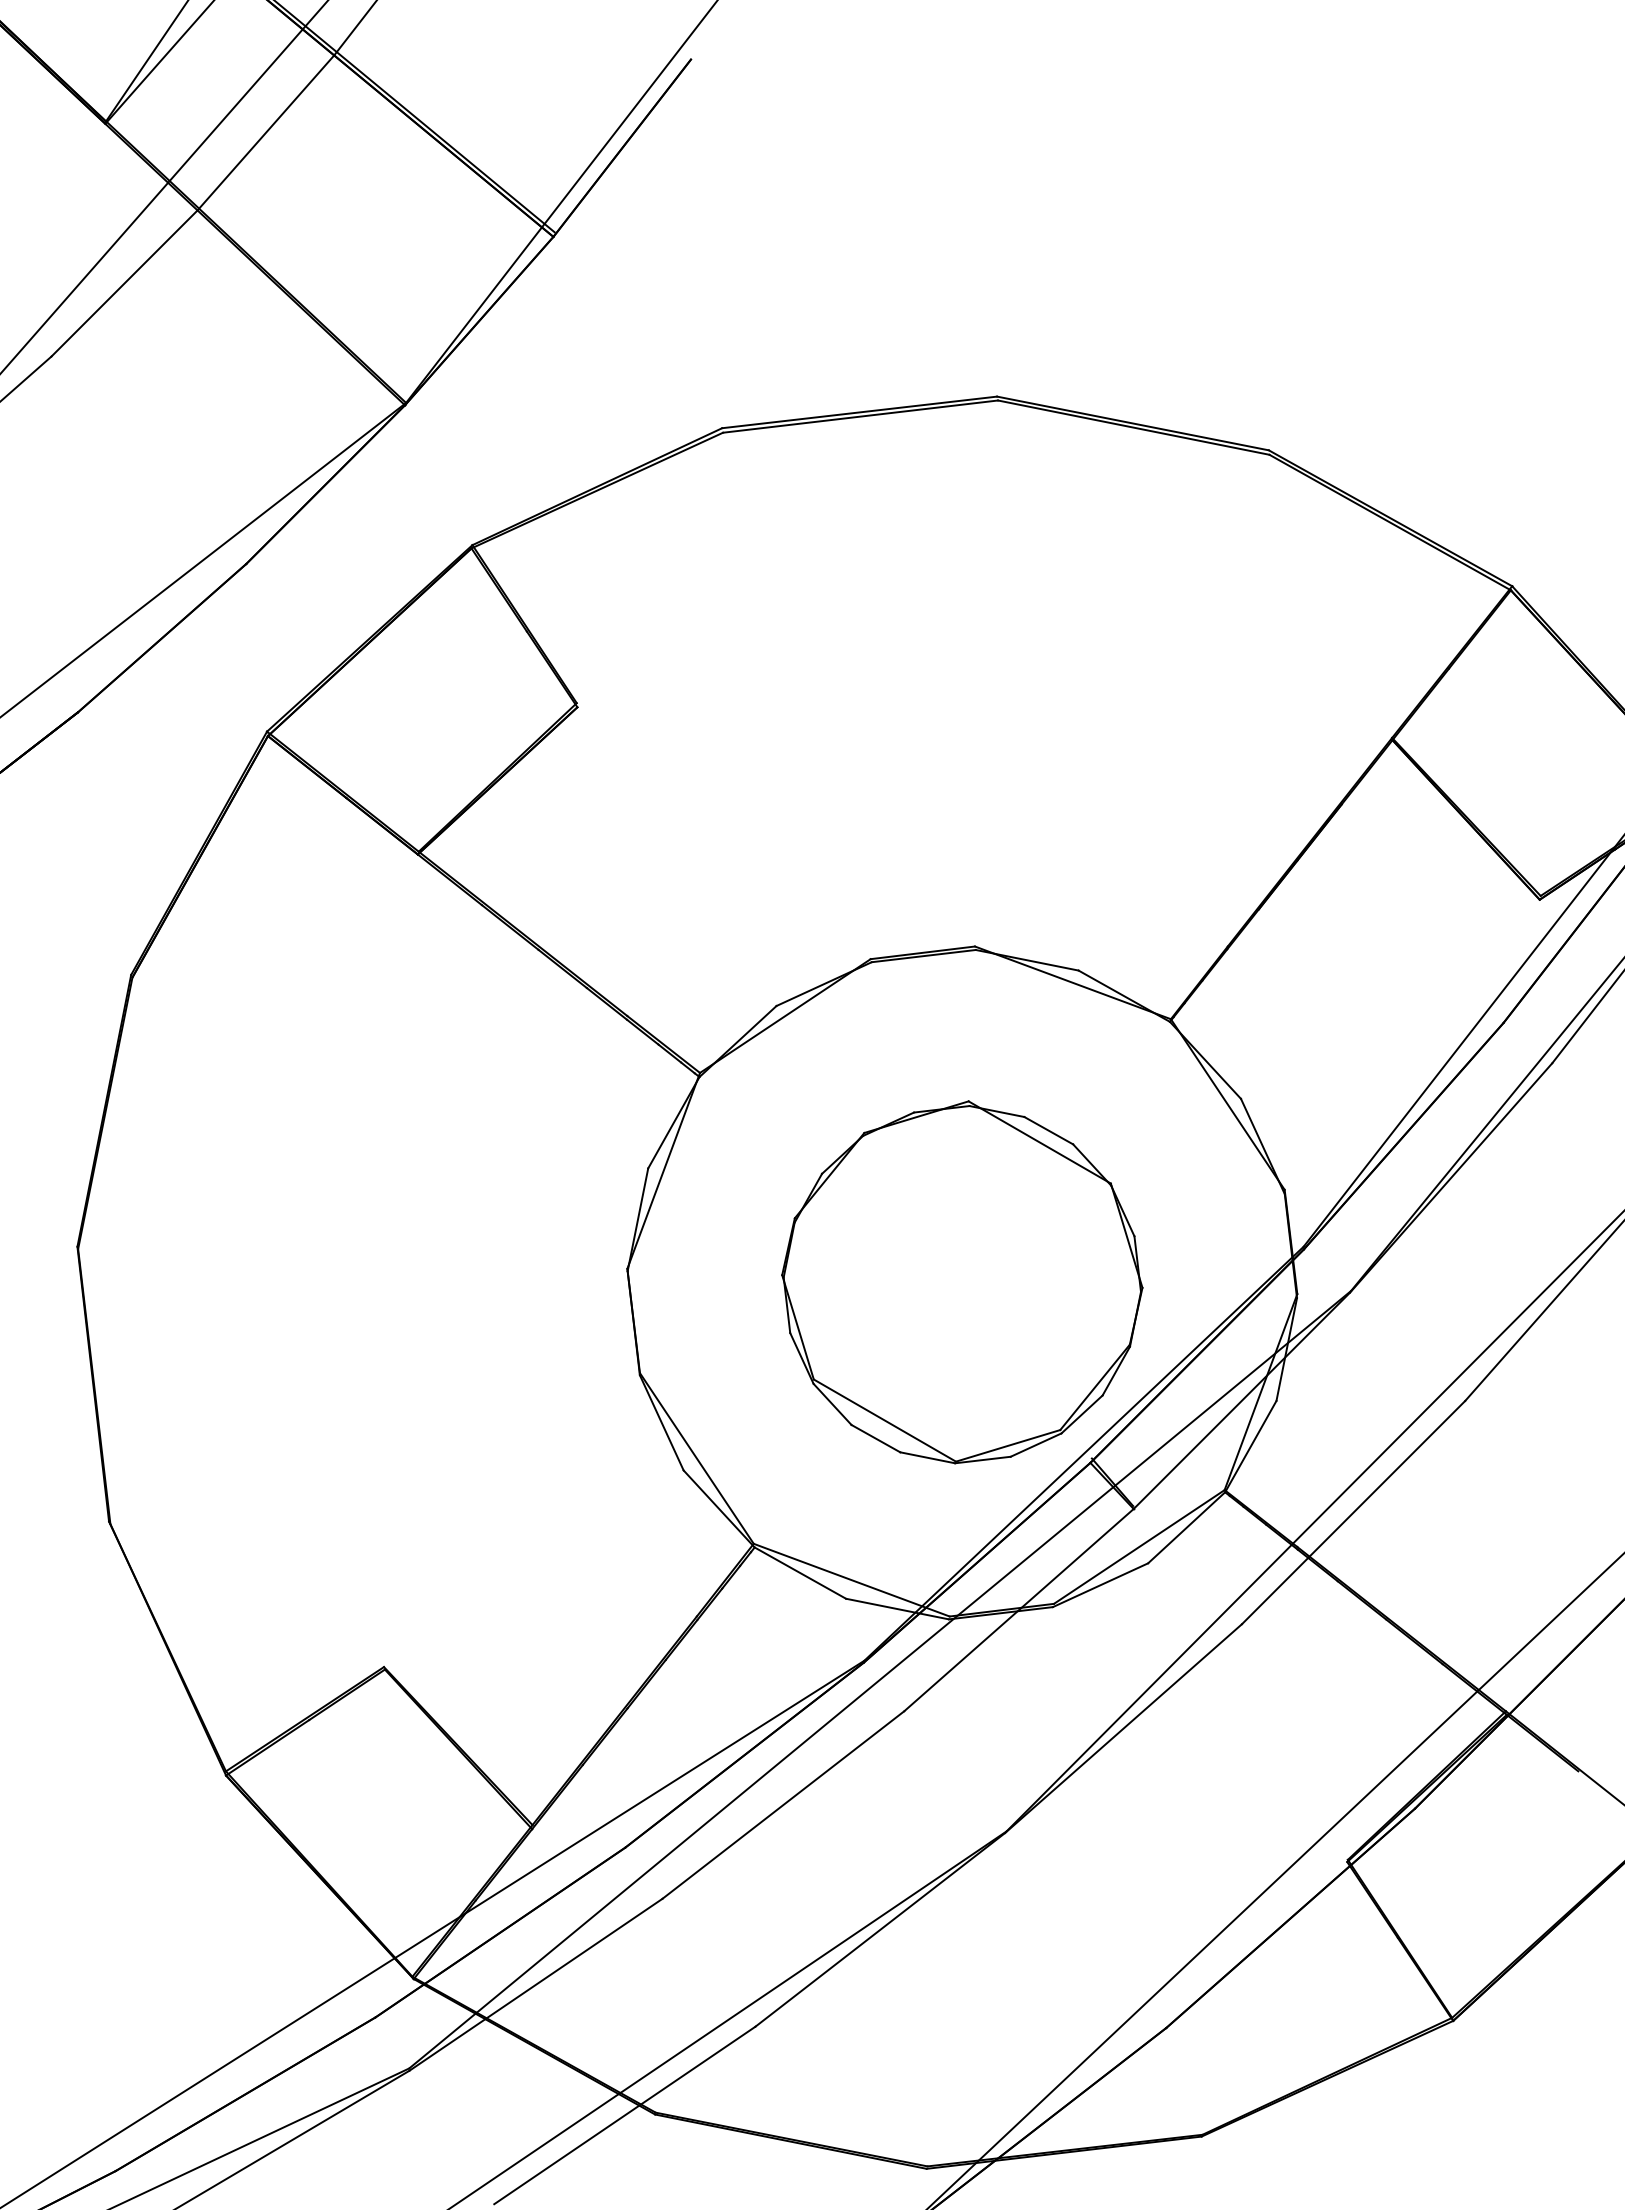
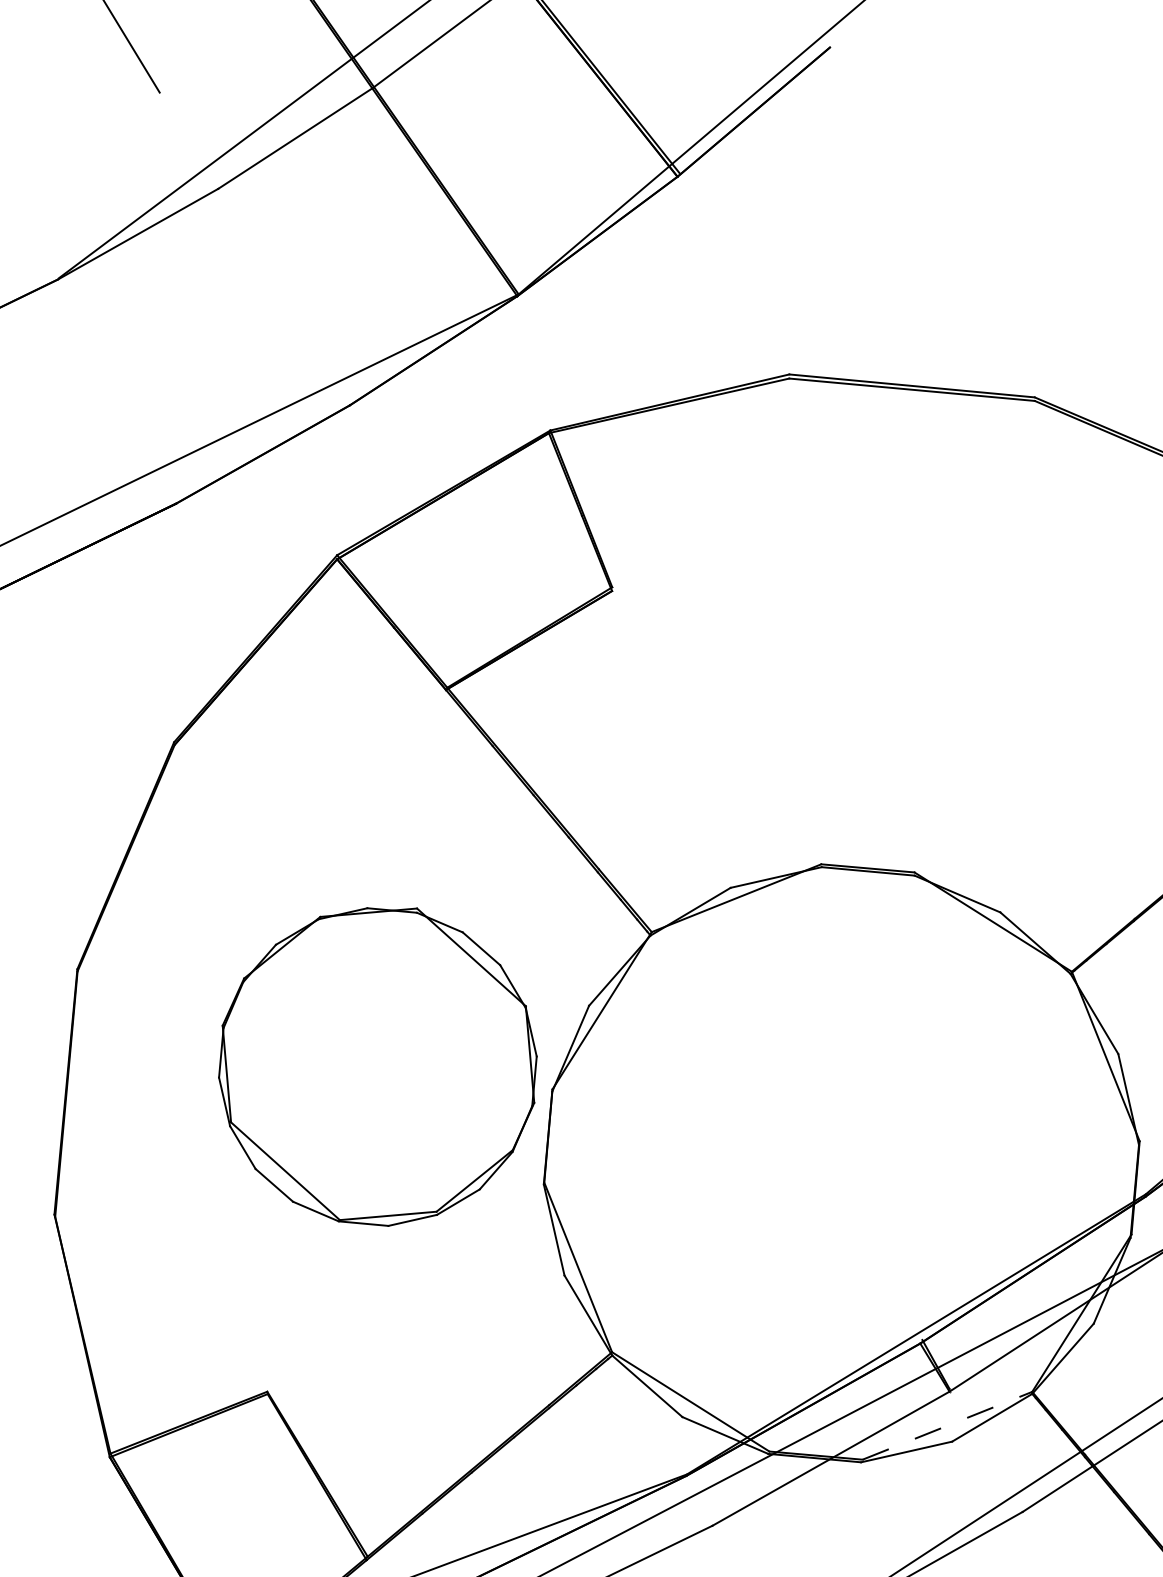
part: (962, 1282) -> (378, 1065), moved
line: (1139, 1546) -> (947, 1425), solid -> dashed

